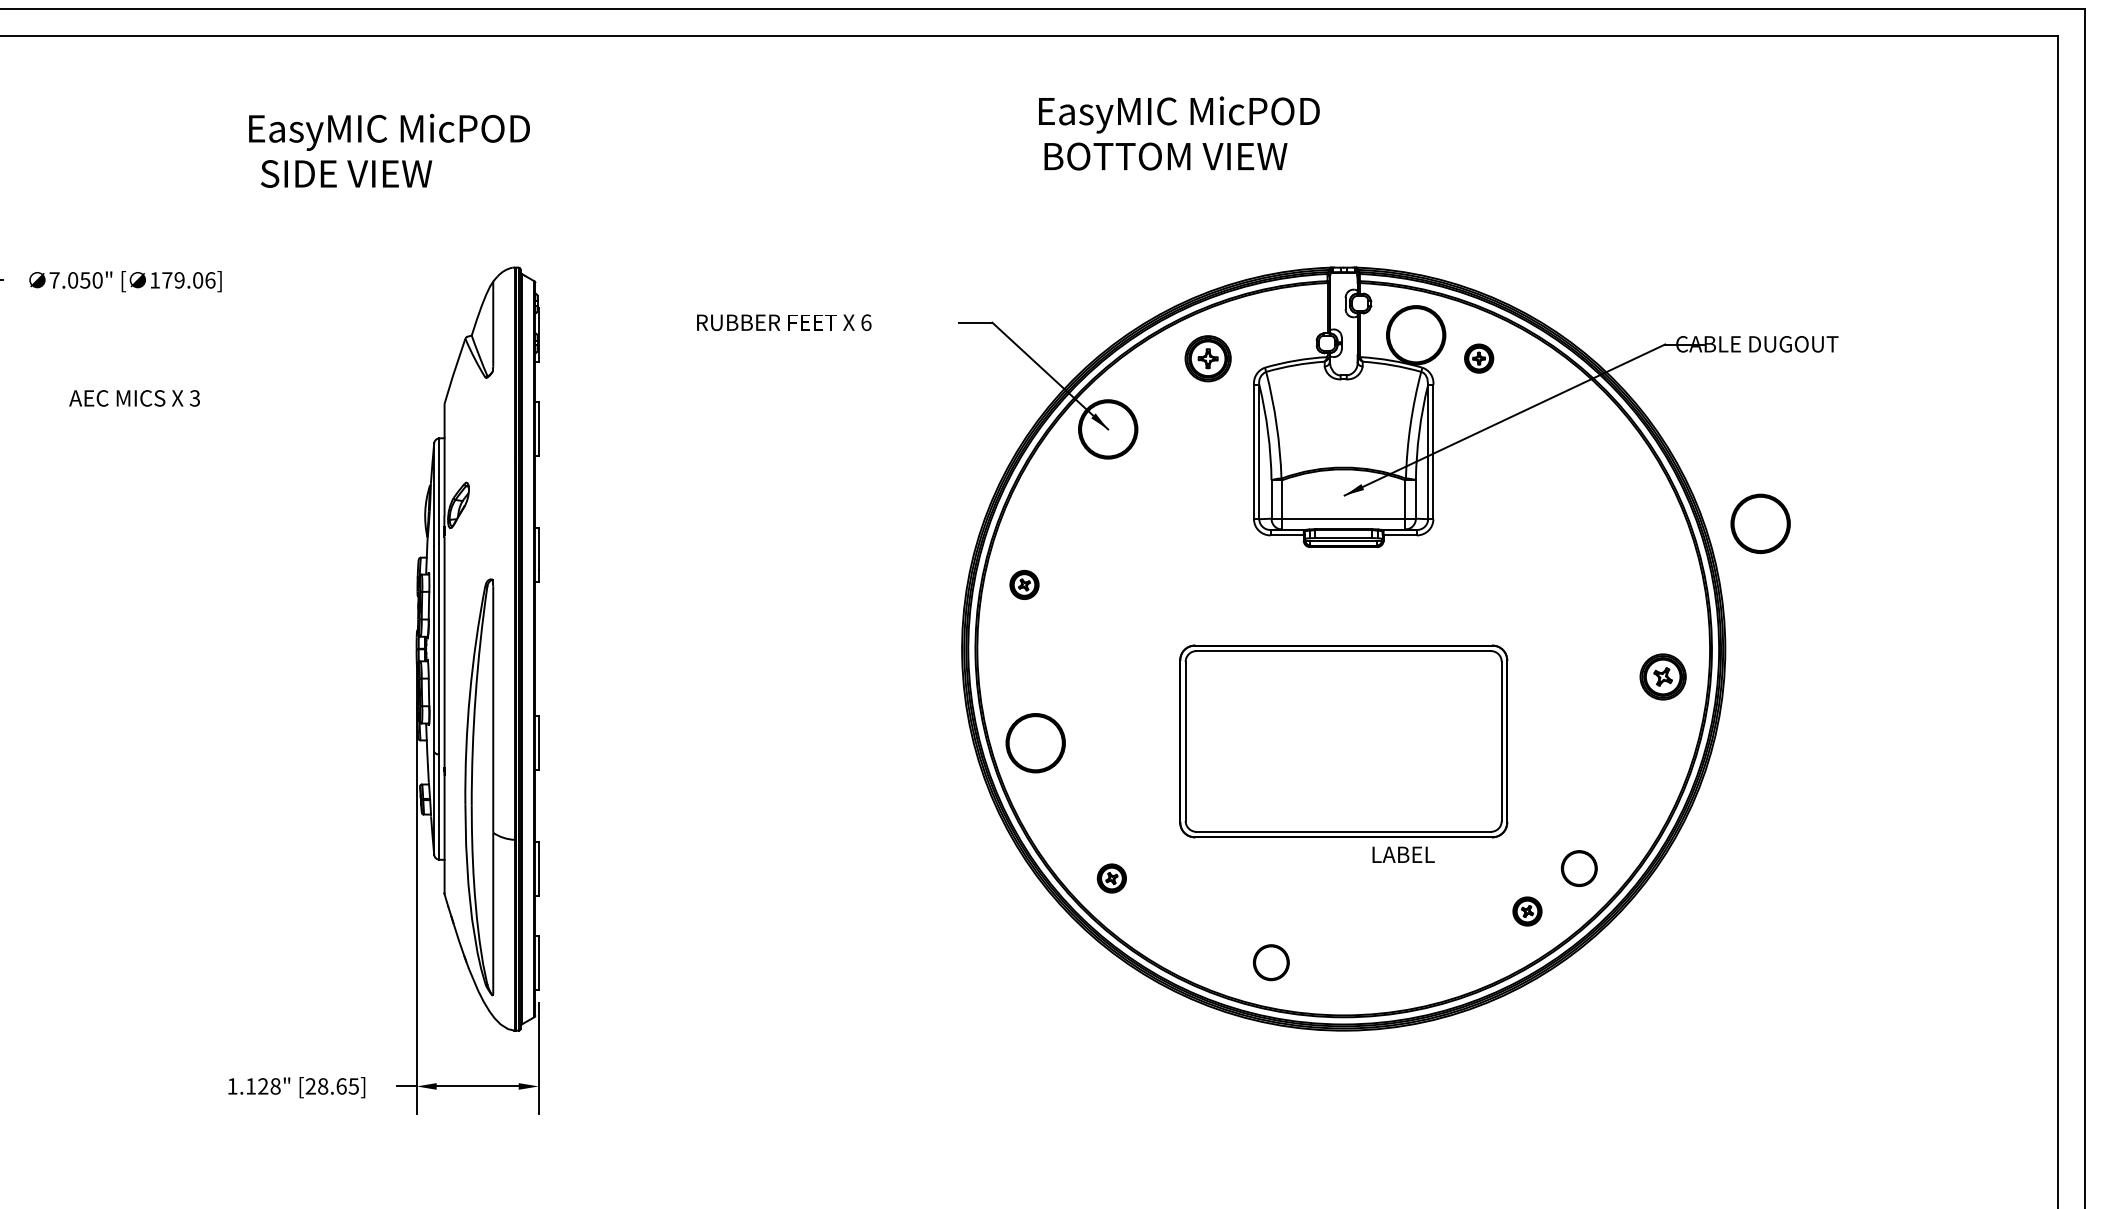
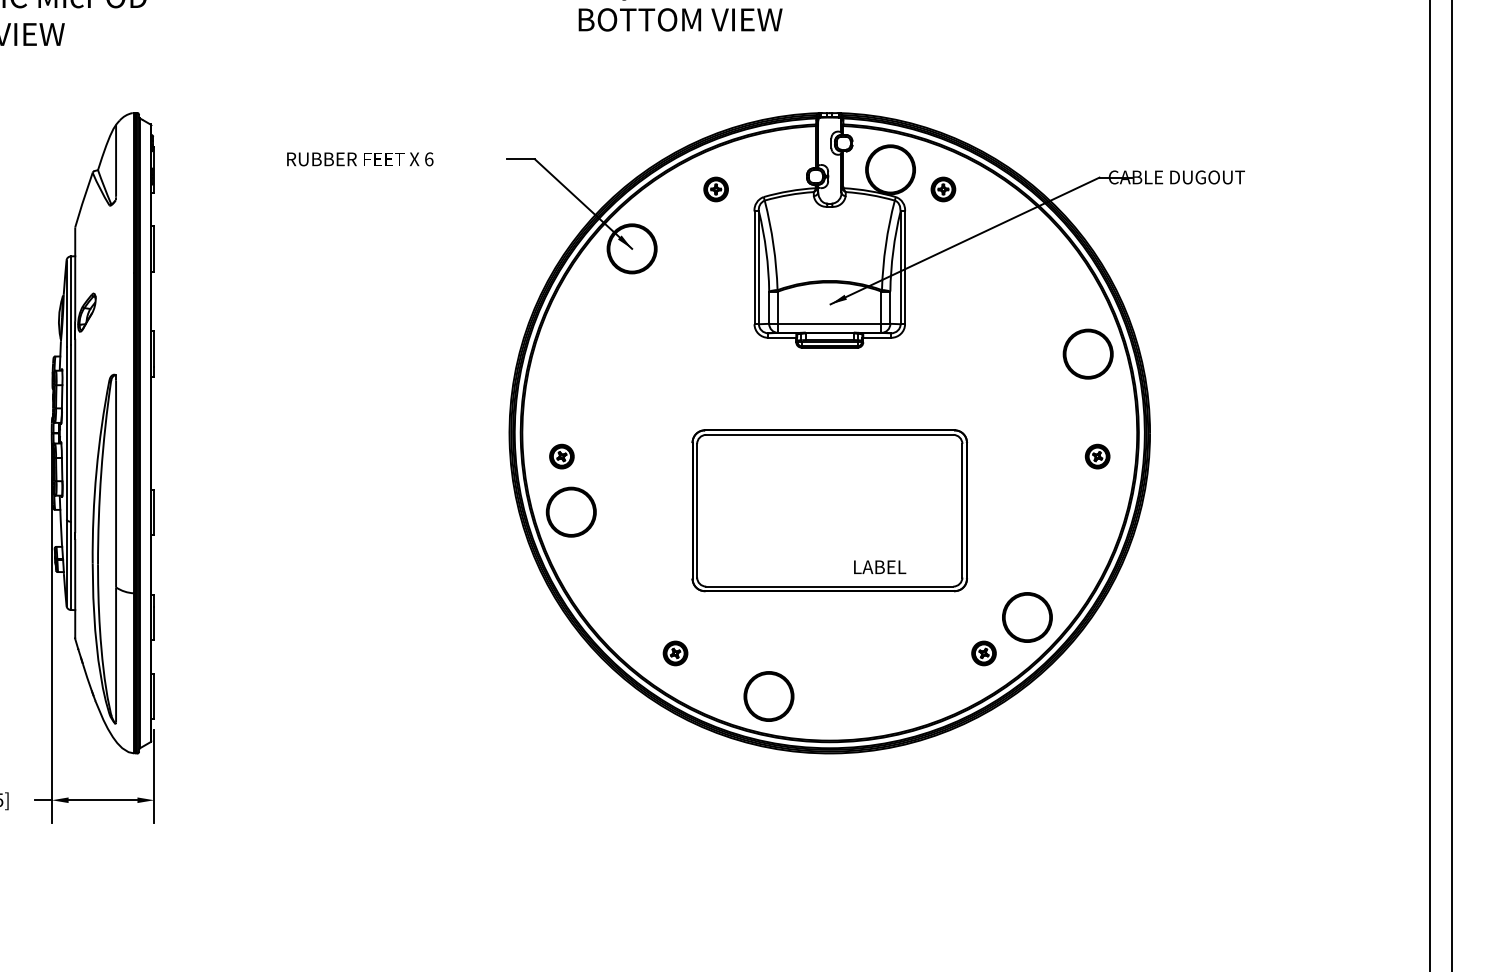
part: (1208, 358) -> (716, 189), size x0.62
part: (1760, 523) -> (1088, 353), moved
part: (1024, 584) -> (561, 456), moved
part: (1662, 676) -> (1097, 456), size x0.62
text: (1403, 854) -> (879, 567), moved
part: (1579, 868) -> (1027, 617), size x1.67
part: (1111, 878) -> (675, 653), moved
part: (1271, 962) -> (769, 696), size x1.67

